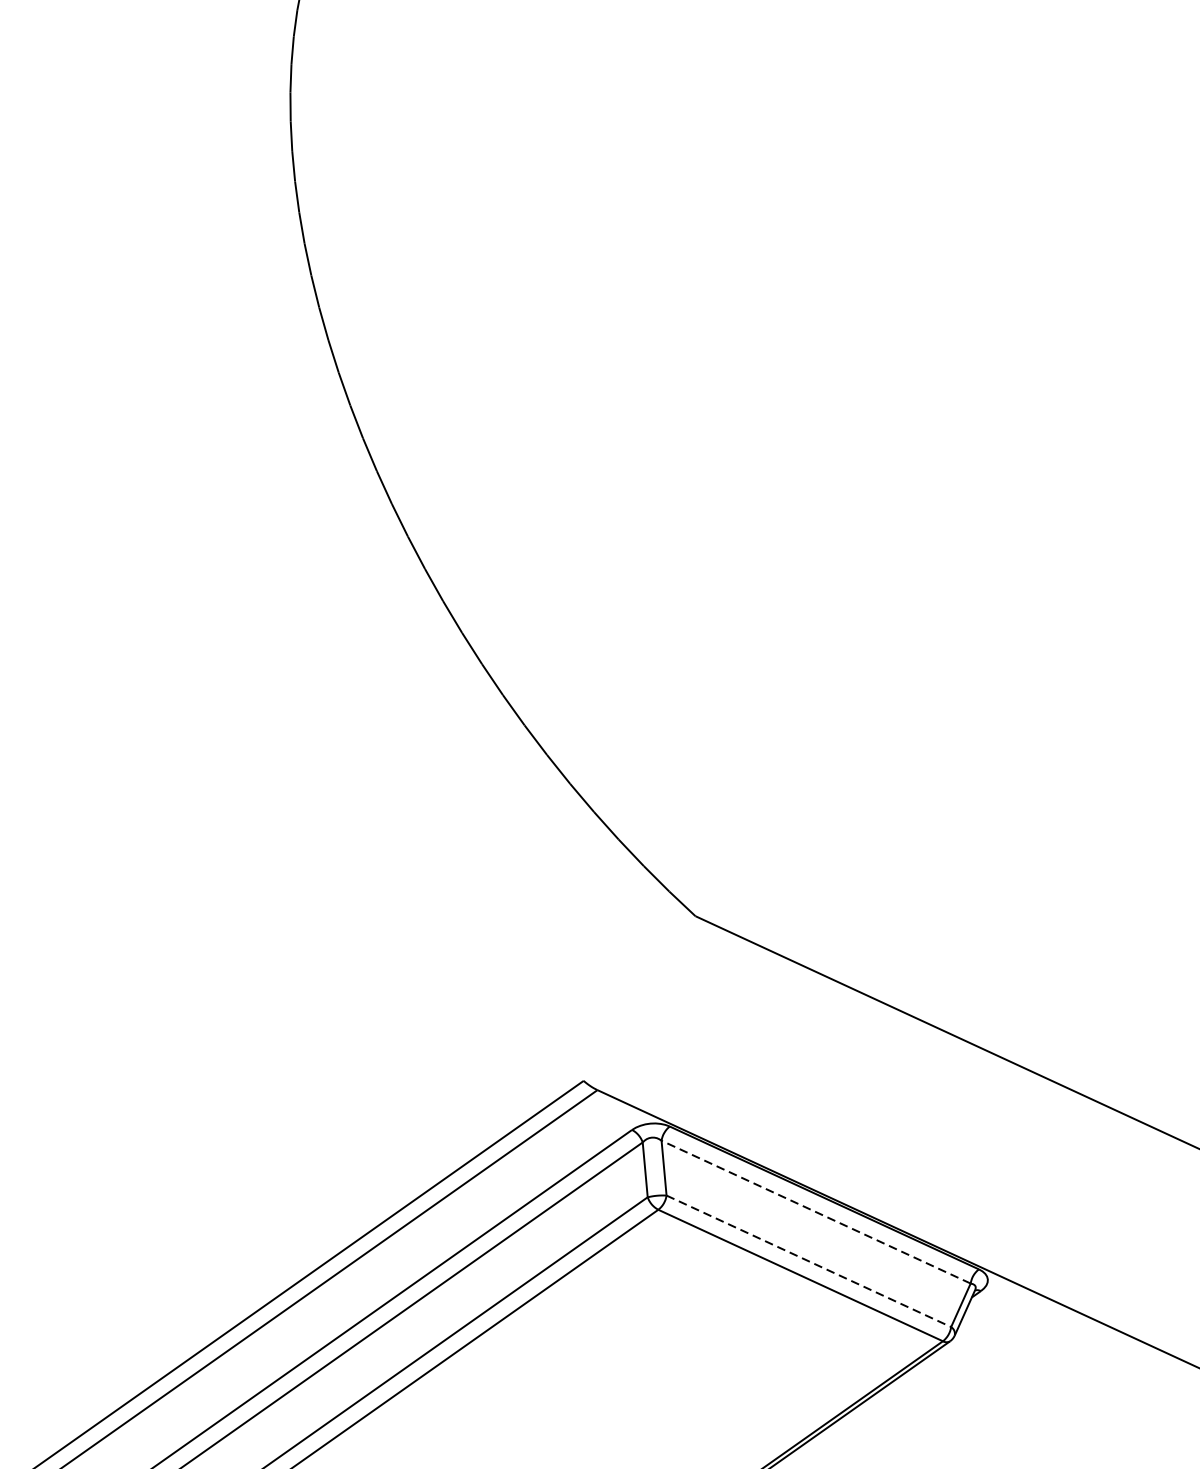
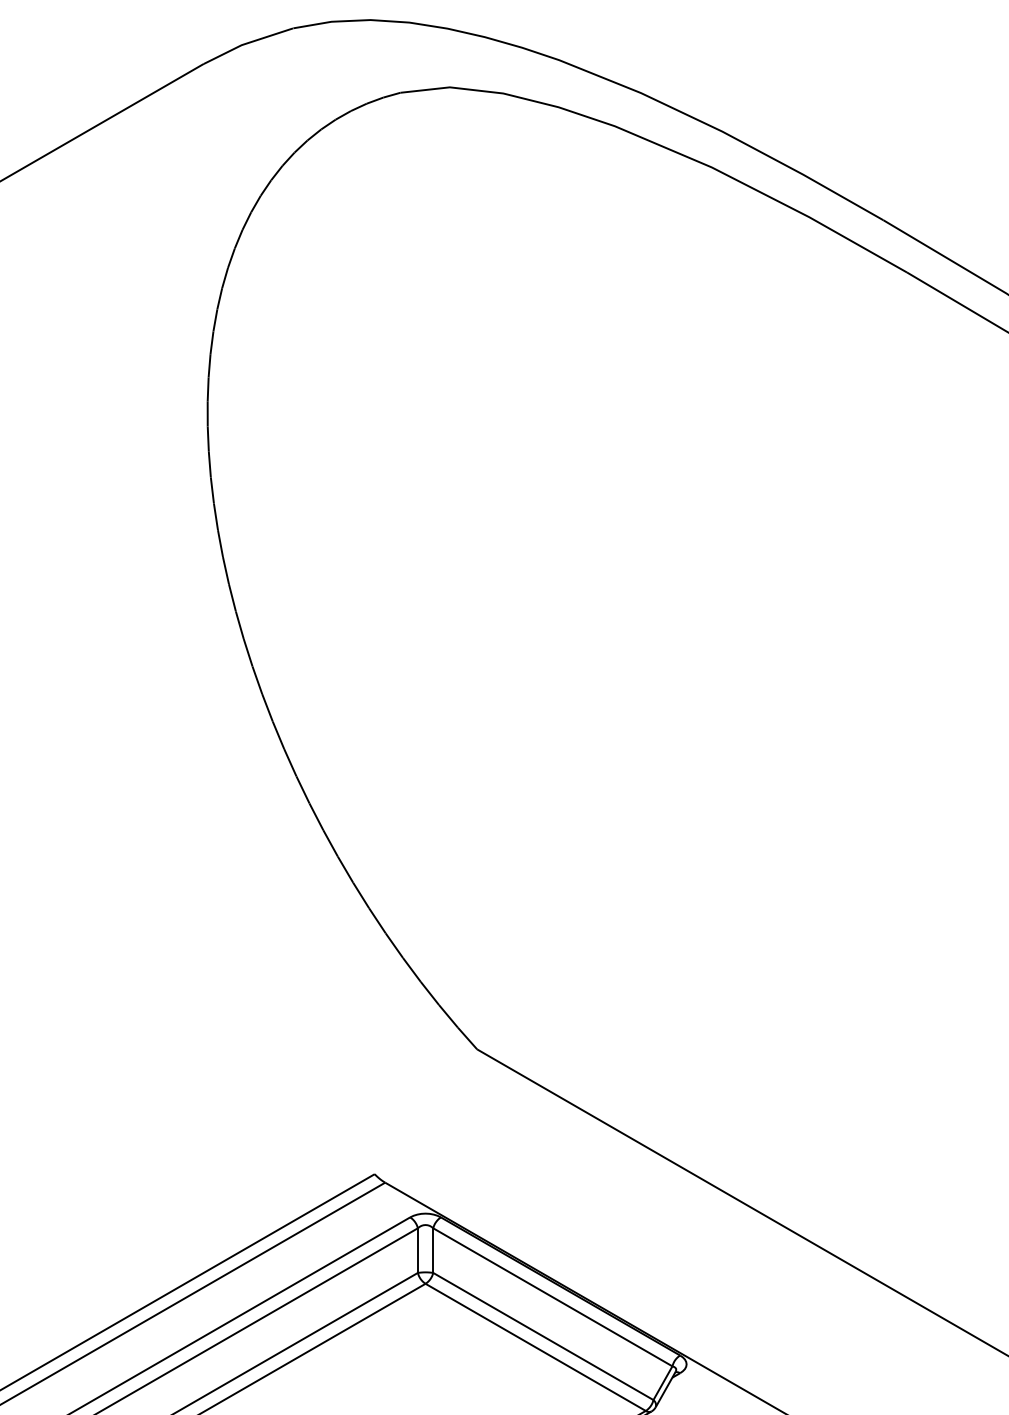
line: (815, 1212) -> (552, 1297), dashed -> solid
line: (809, 1261) -> (543, 1336), dashed -> solid

